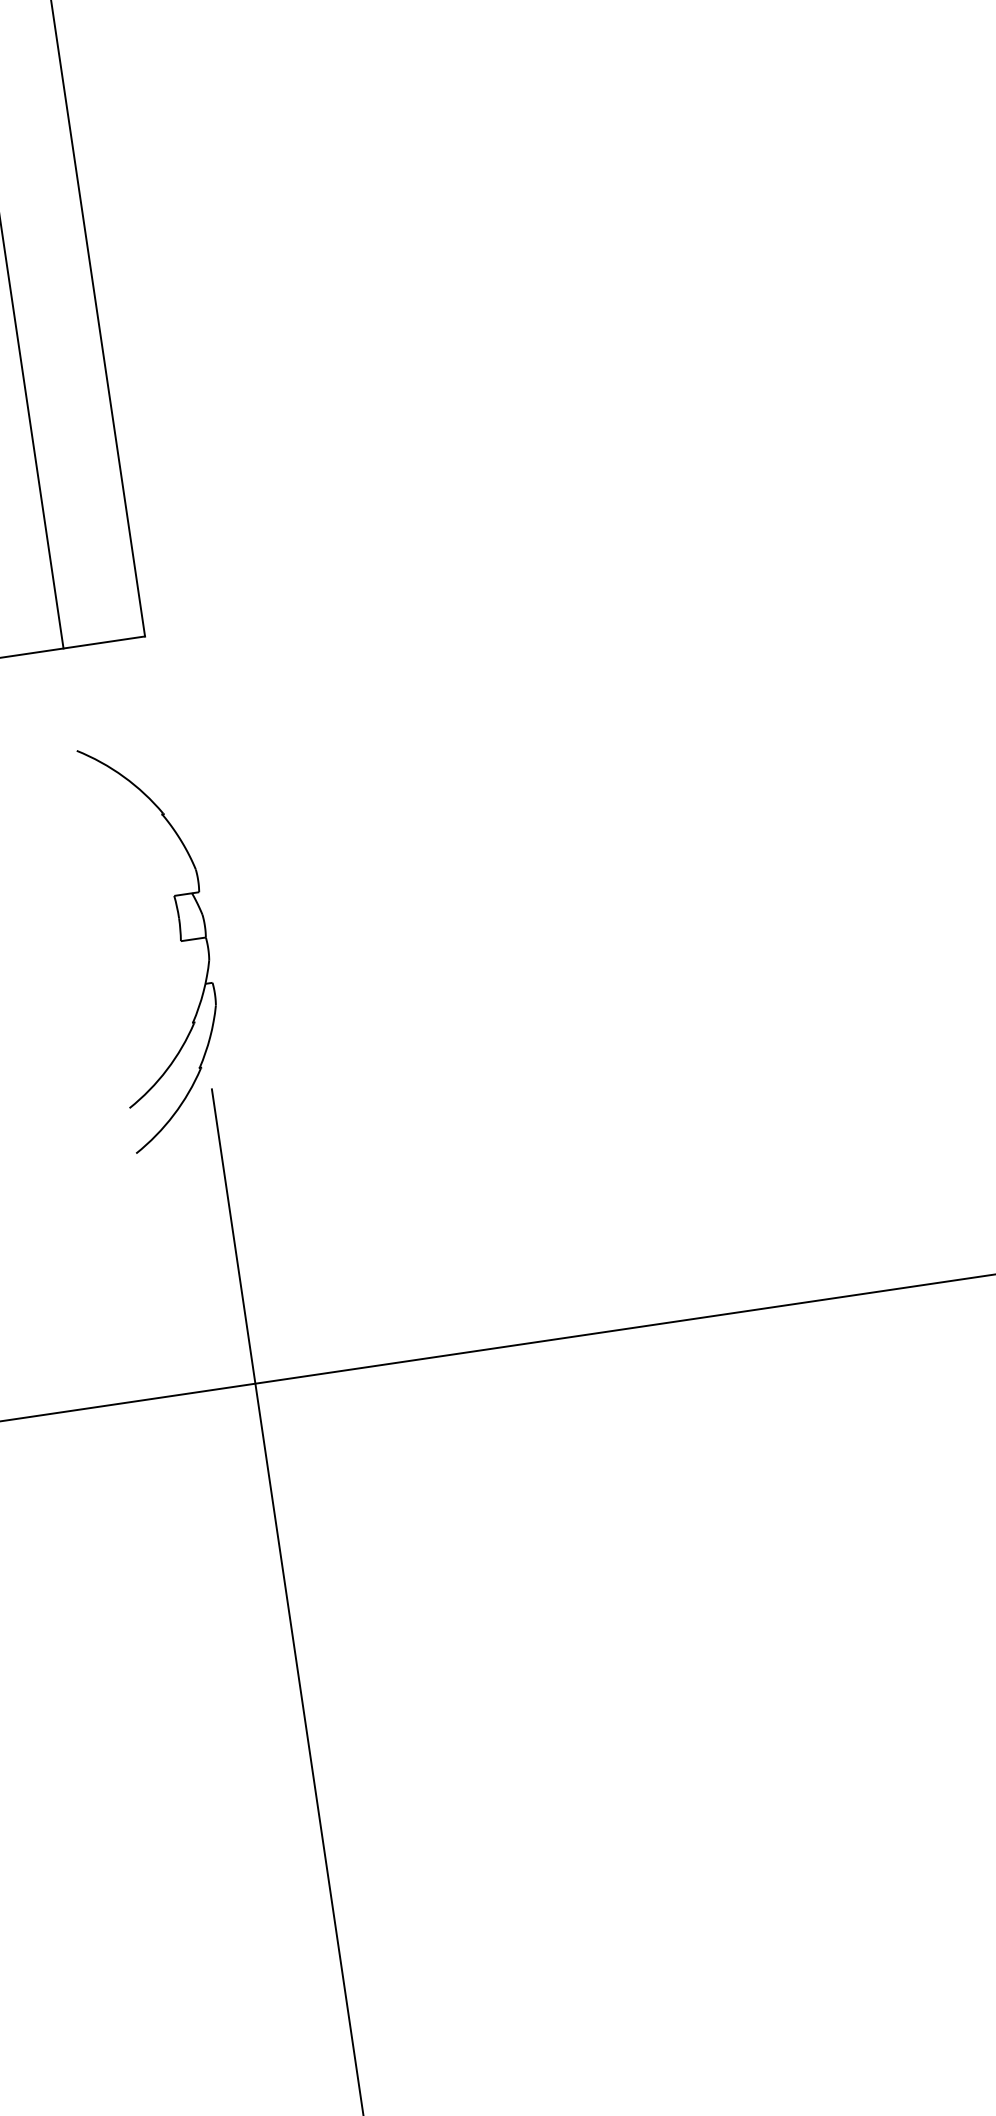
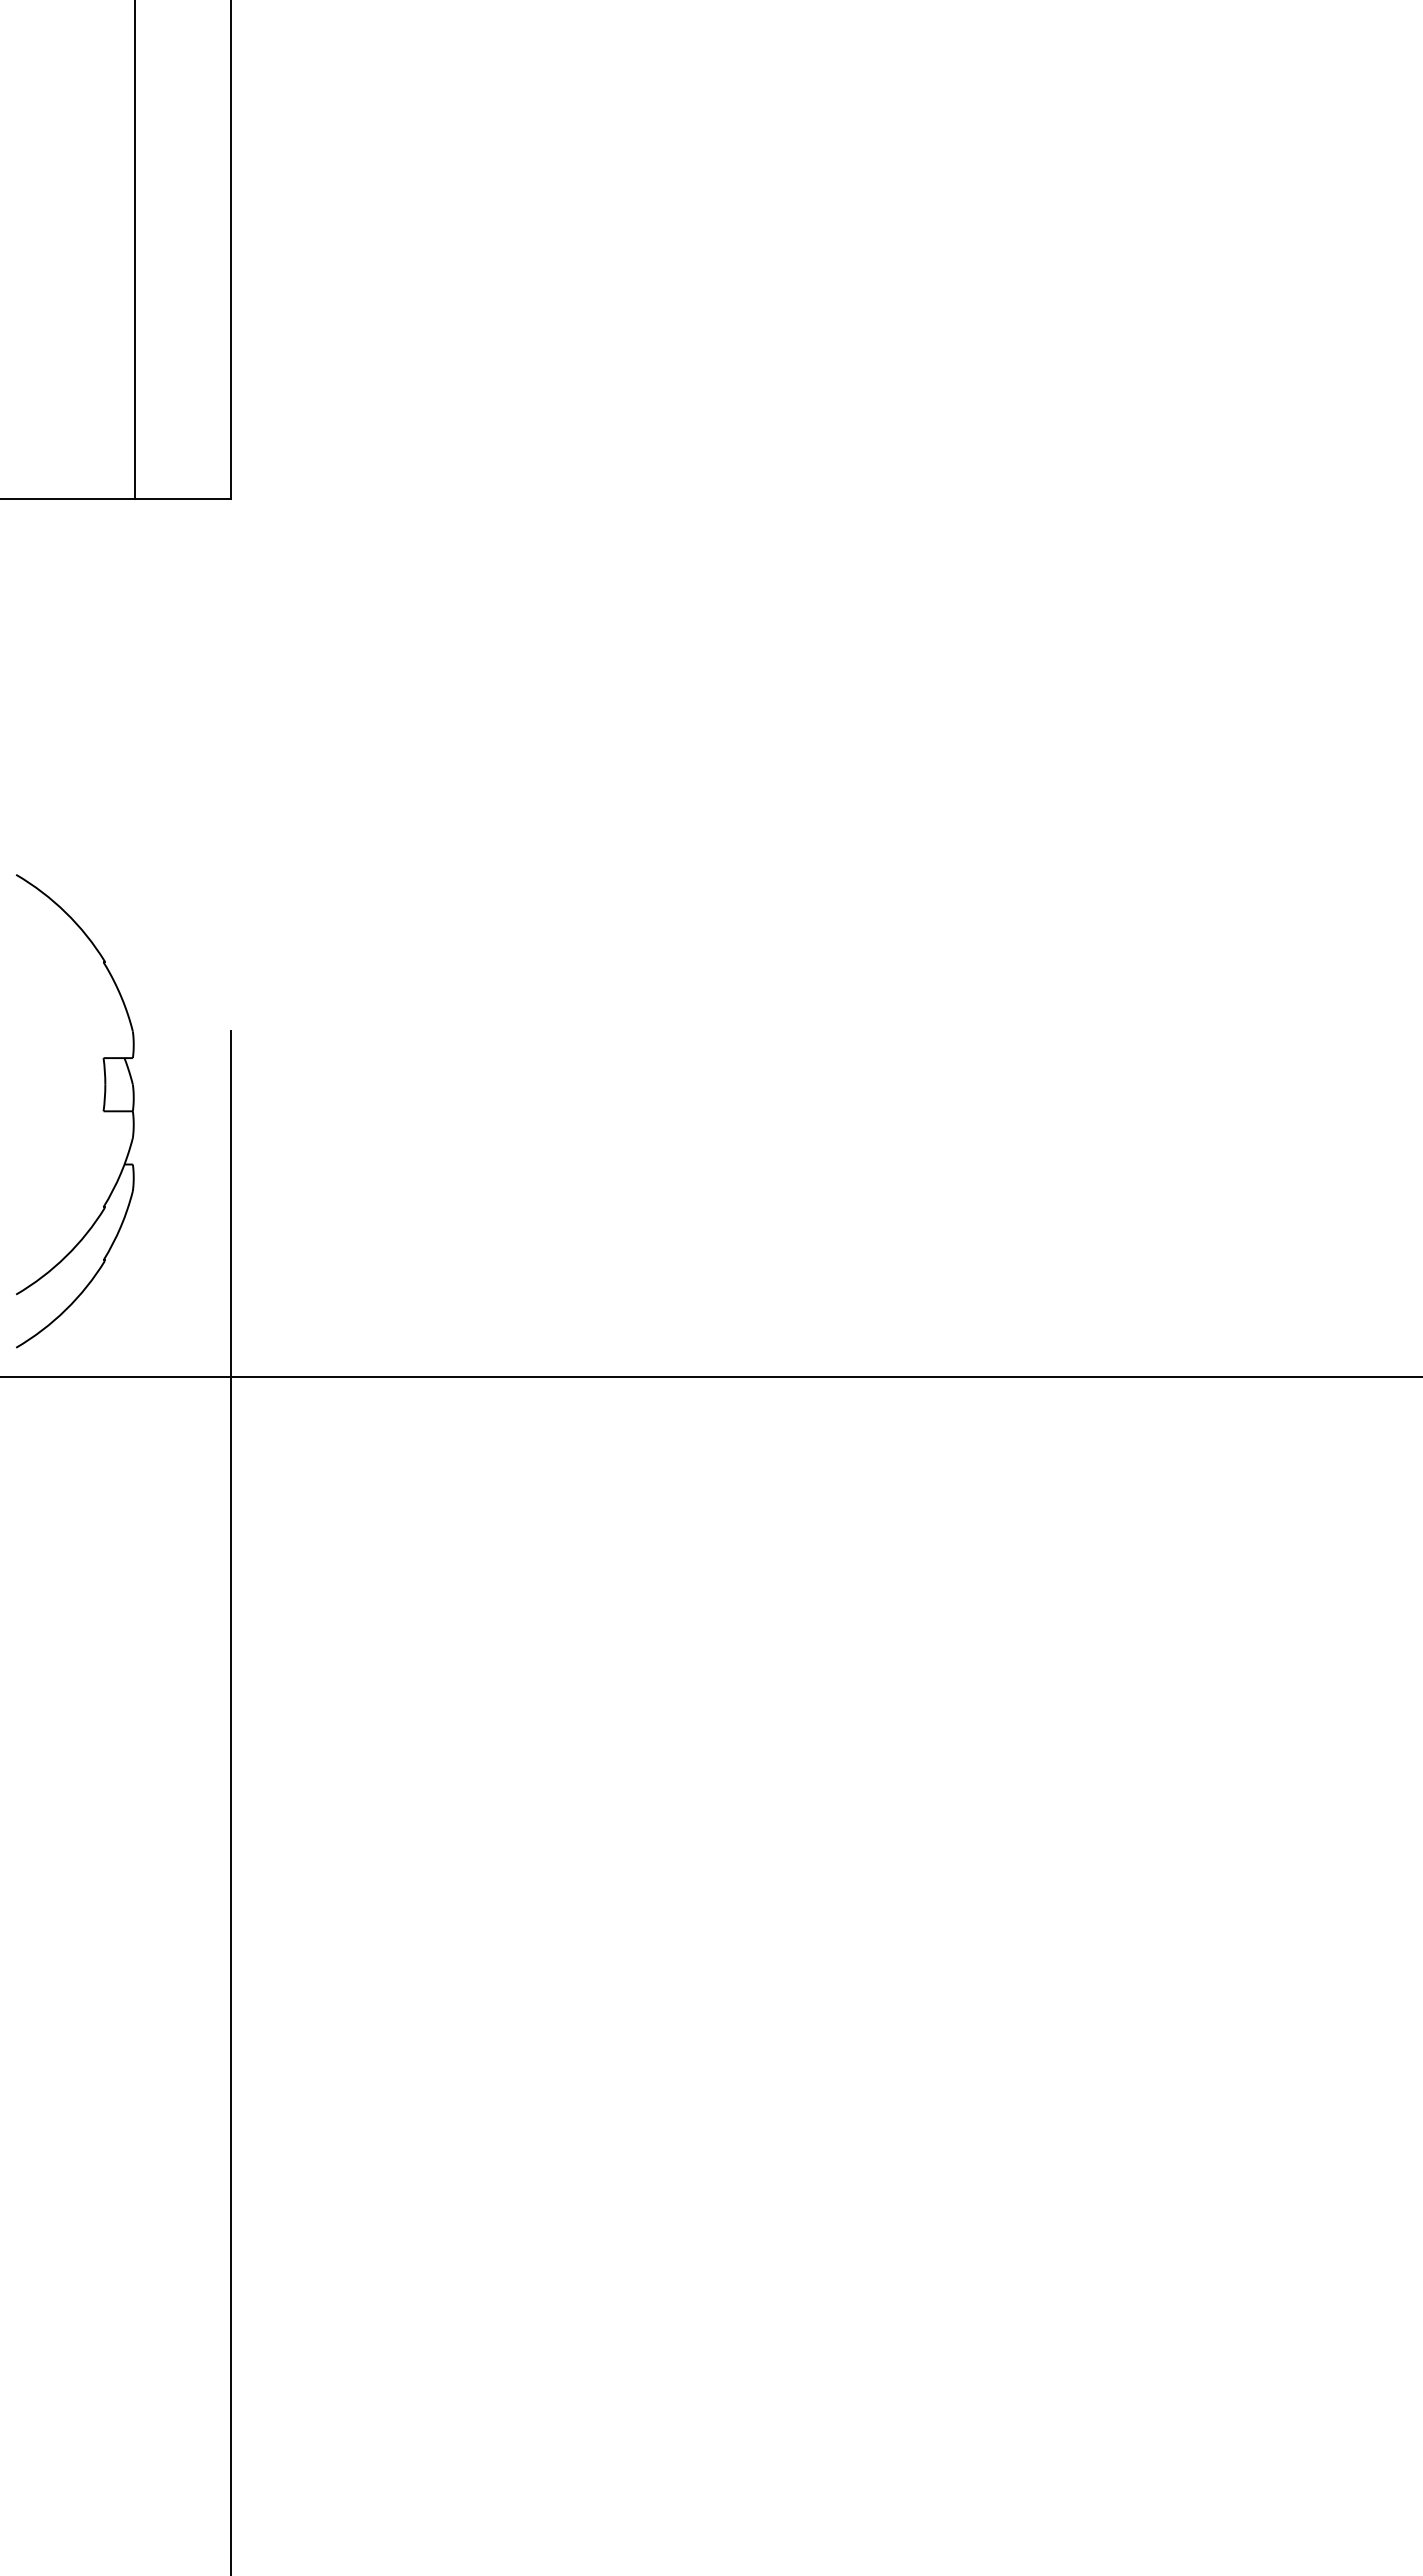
part: (179, 940) -> (102, 1110), moved

